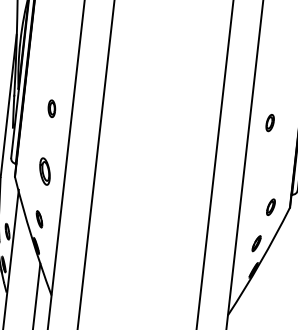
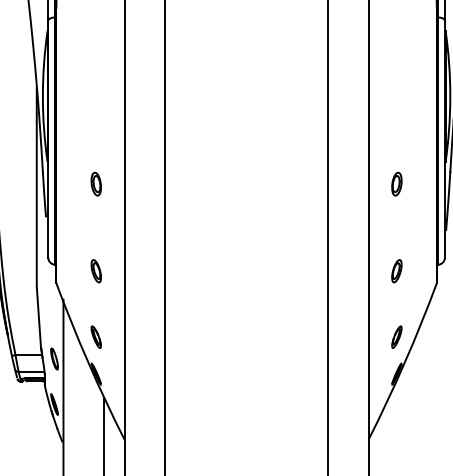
part: (269, 122) -> (396, 183), moved
part: (44, 171) -> (95, 271), size x0.62
part: (270, 207) -> (396, 271), moved

